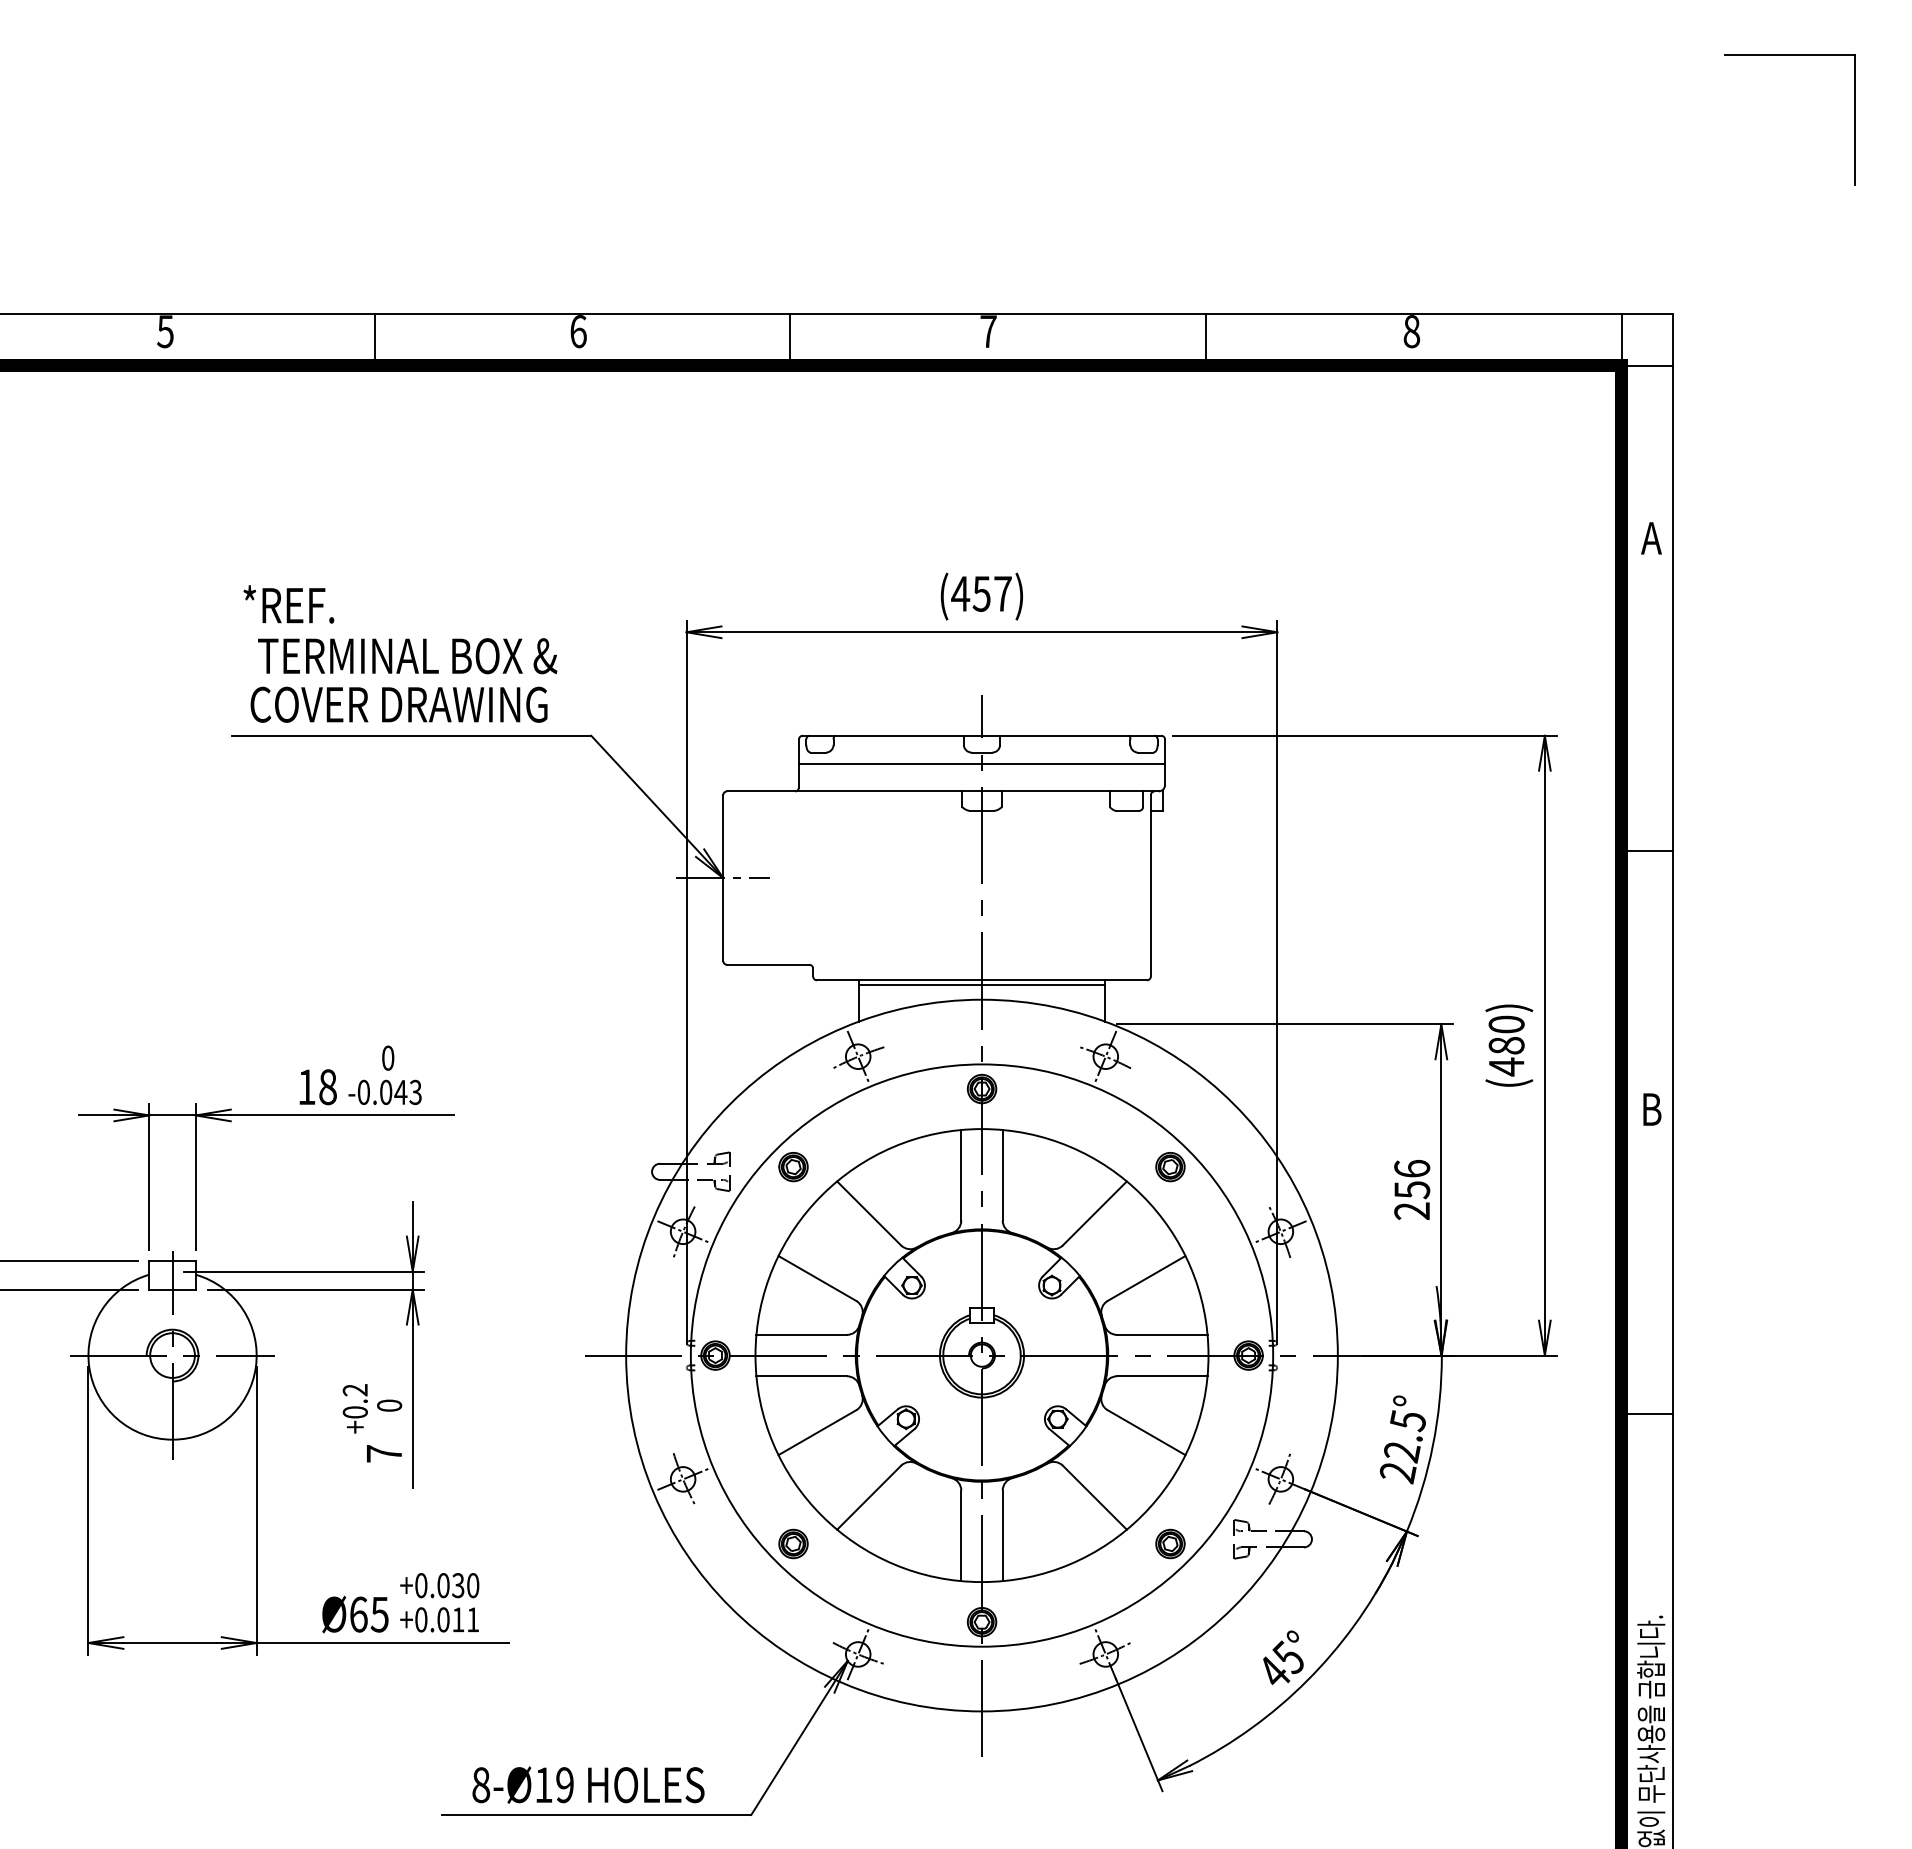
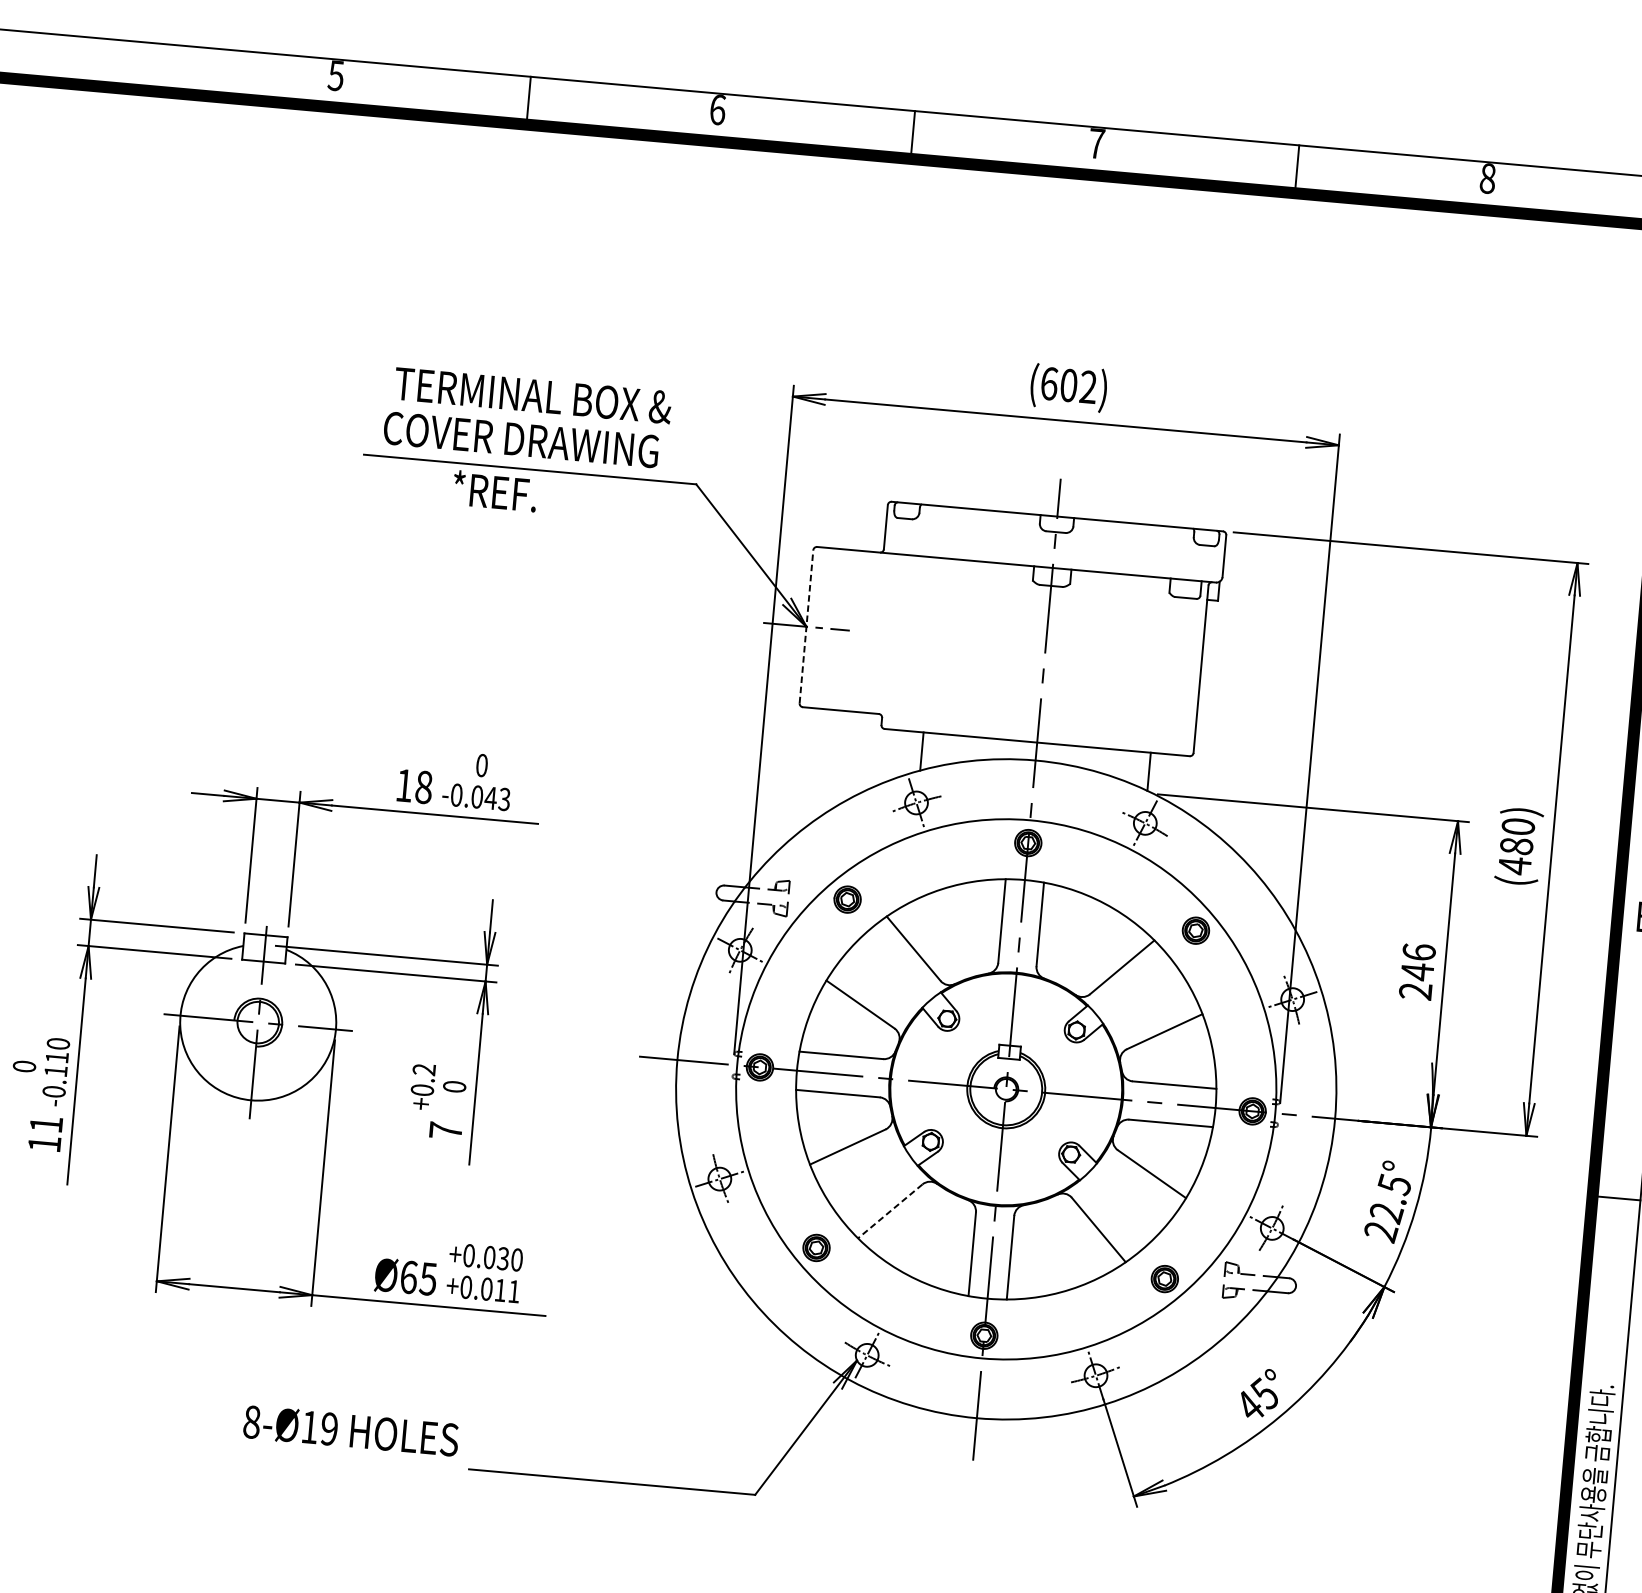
text: (981, 593) -> (1068, 385), (457) -> (602)
text: (288, 604) -> (494, 491), moved
line: (981, 764) -> (1054, 543), removed
line: (723, 878) -> (806, 627), solid -> dashed
line: (981, 985) -> (1036, 747), removed
text: (1412, 1189) -> (1417, 971), 256 -> 246
line: (868, 1498) -> (889, 1212), solid -> dashed
text: (588, 1784) -> (351, 1430), moved

